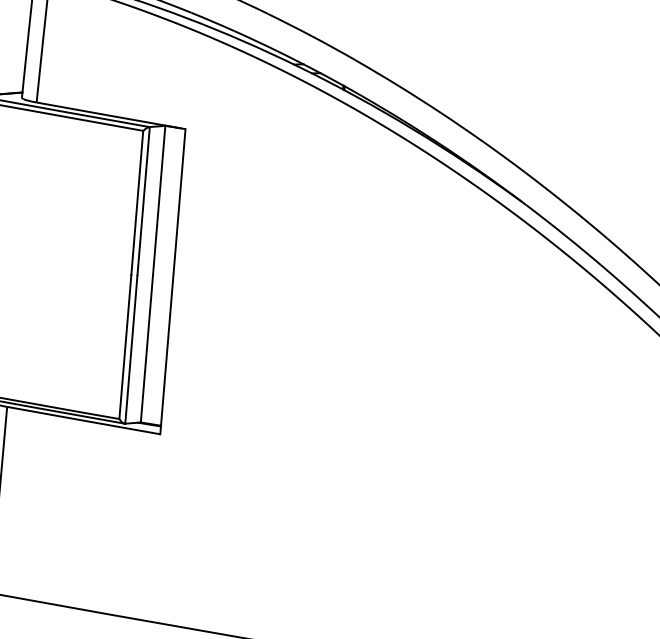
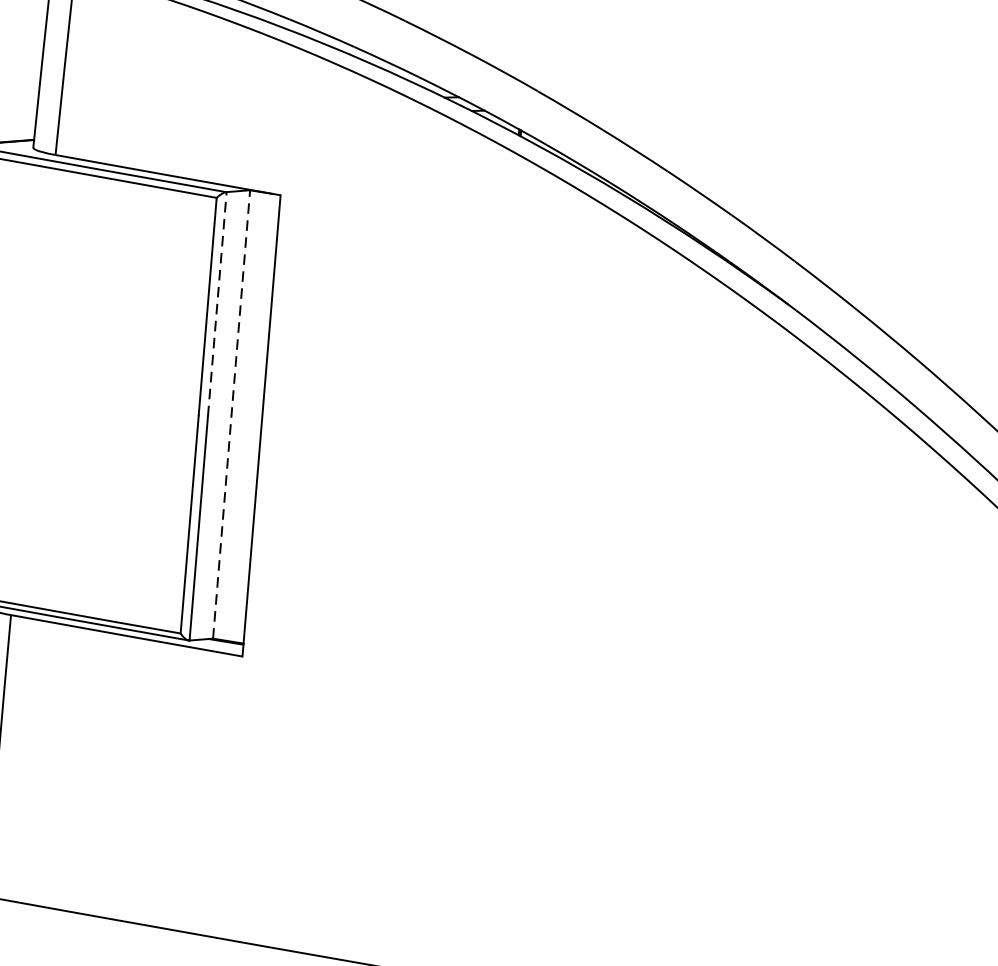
line: (143, 200) -> (217, 303), solid -> dashed
line: (153, 274) -> (232, 414), solid -> dashed

